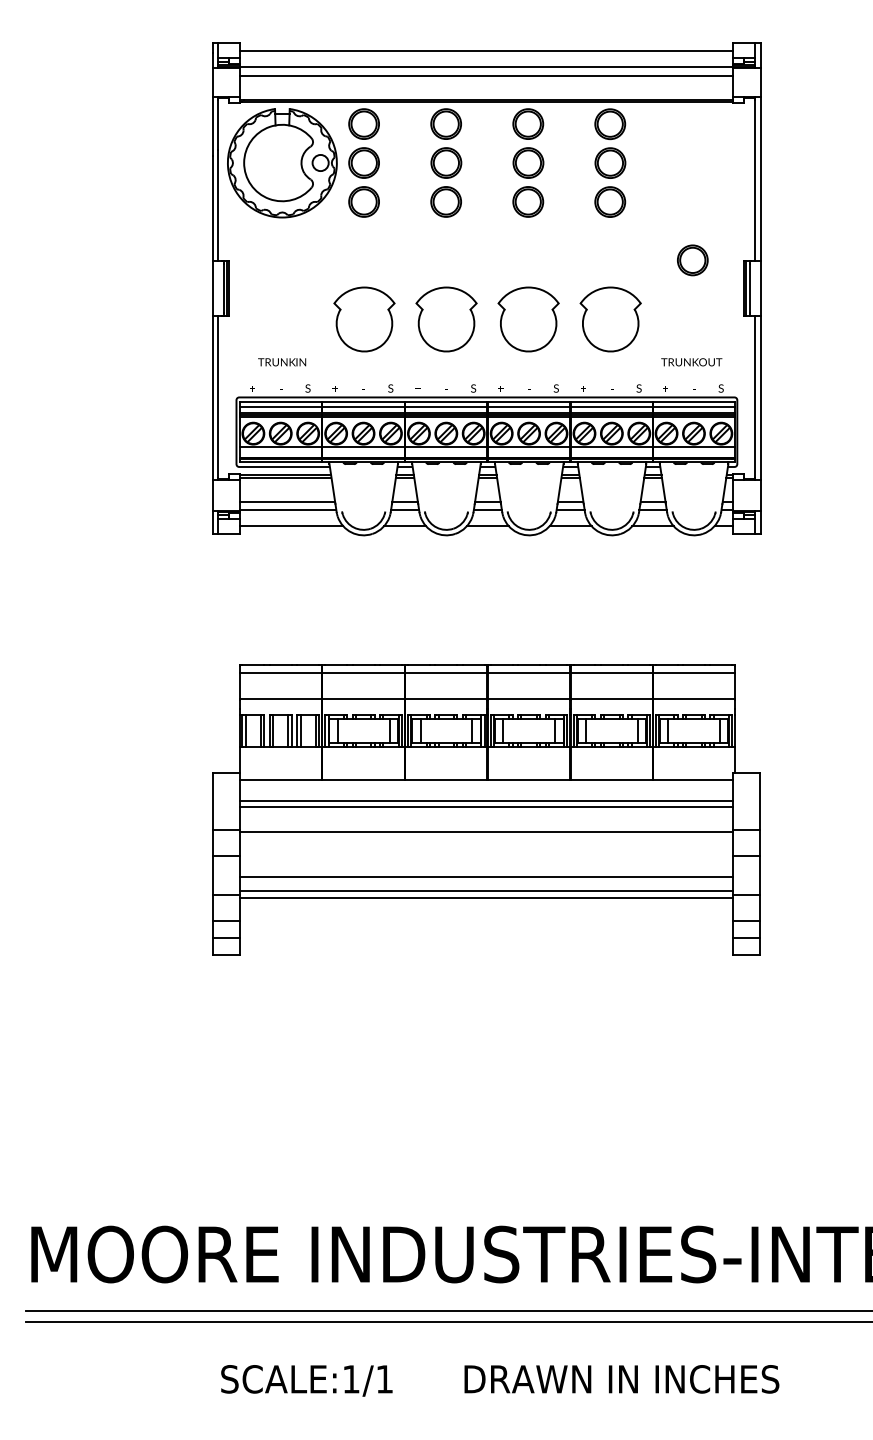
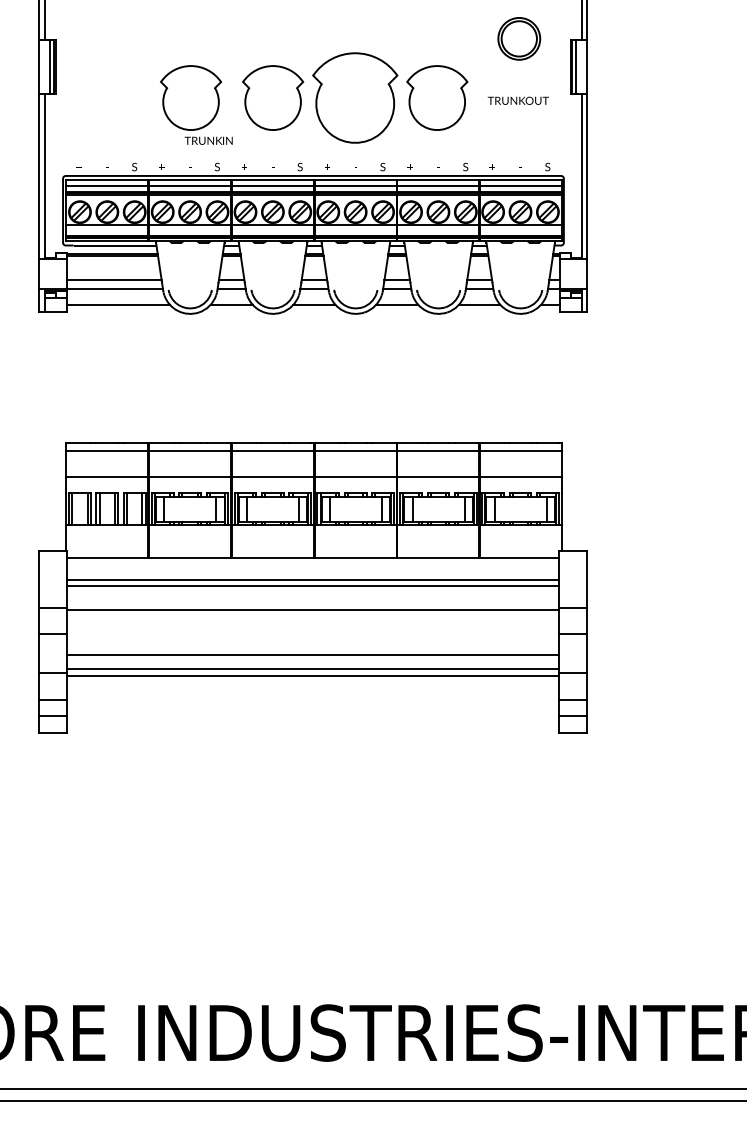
part: (692, 260) -> (519, 39), size x1.4
part: (528, 319) -> (355, 98), size x1.4
text: (282, 362) -> (209, 141), moved
text: (691, 362) -> (518, 101), moved

